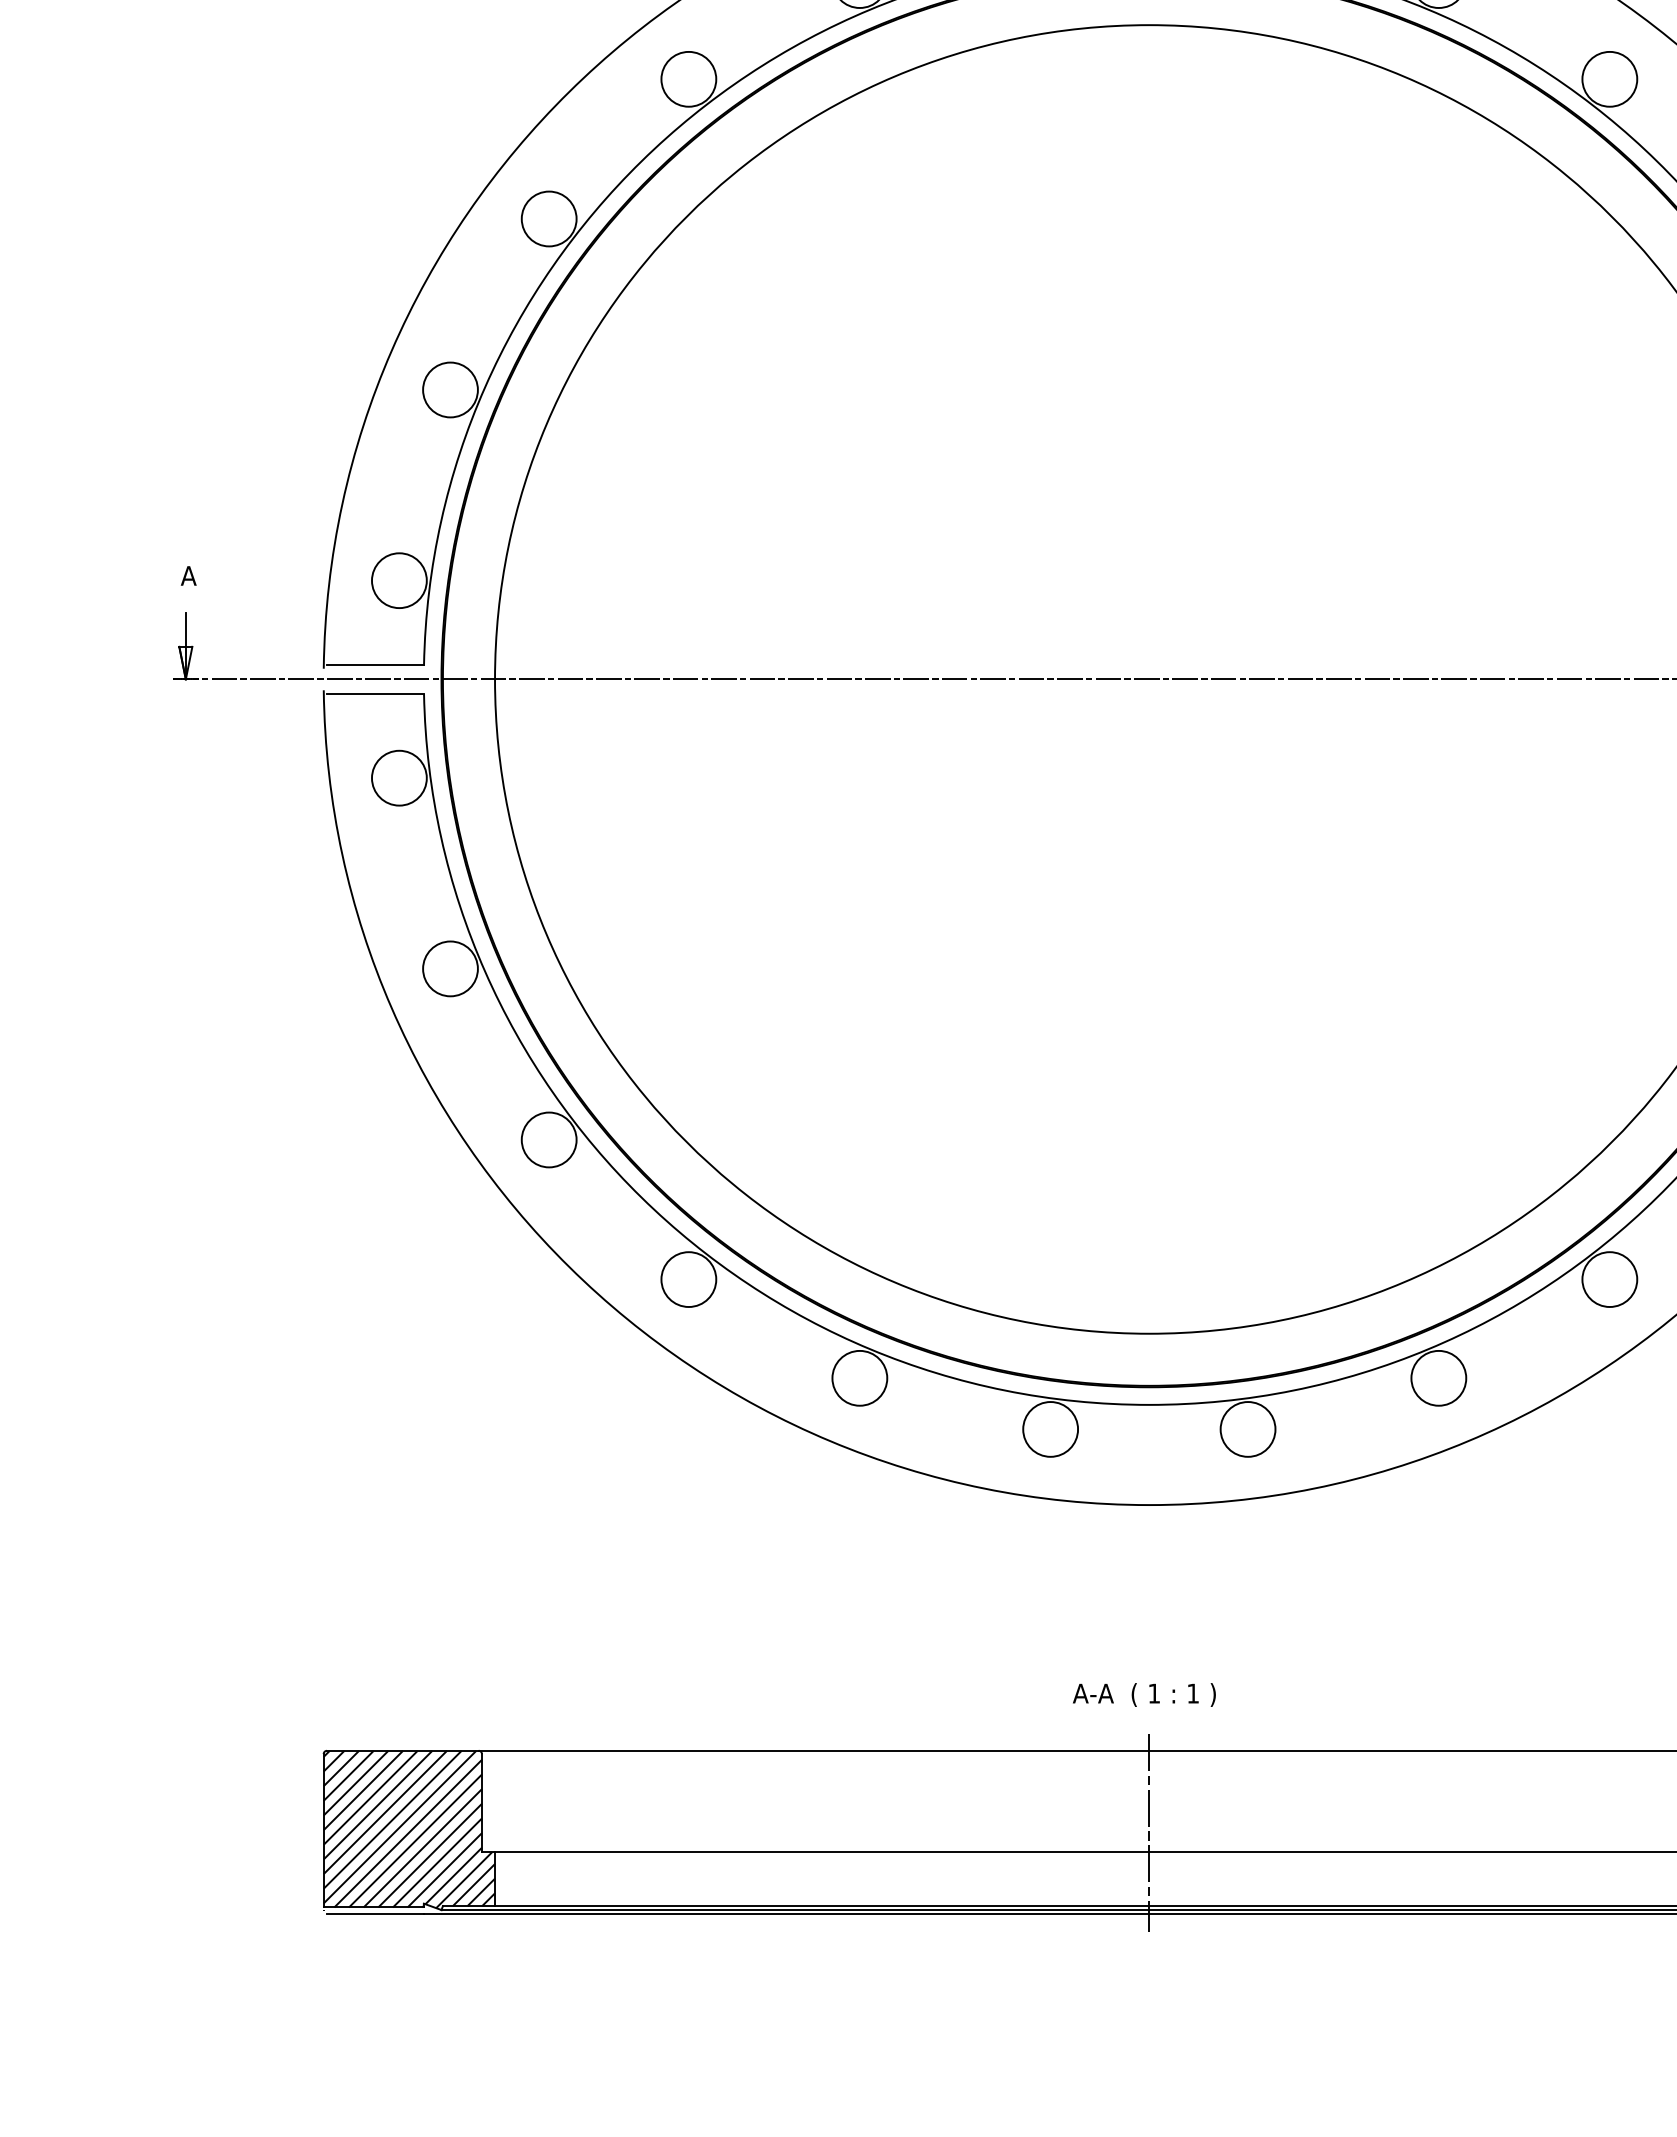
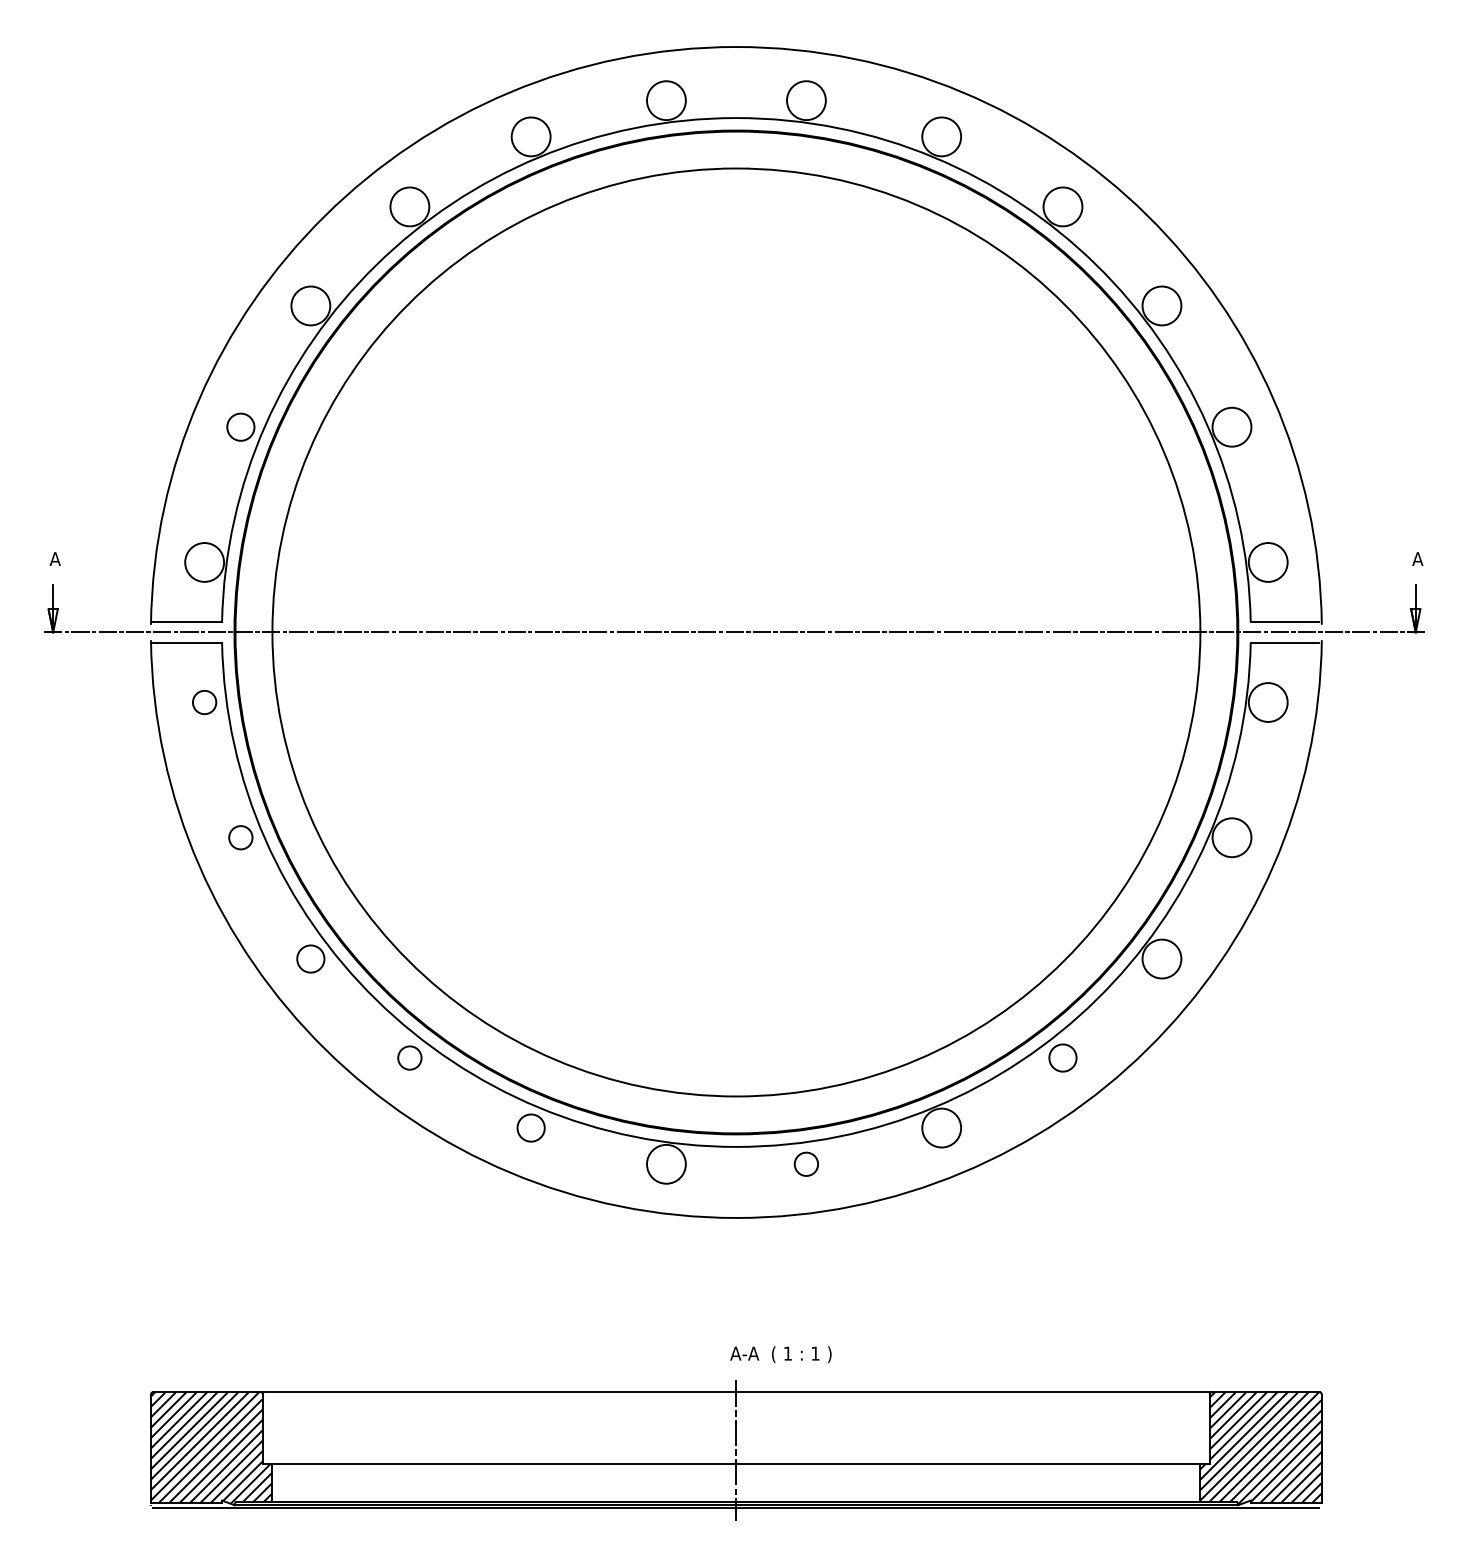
circle: (449, 388) -> (240, 426), size x0.7
circle: (399, 778) -> (204, 702), size x0.6
circle: (449, 968) -> (240, 837), size x0.6
circle: (548, 1139) -> (310, 958), size x0.7
circle: (688, 1278) -> (409, 1057), size x0.6
circle: (1609, 1278) -> (1062, 1057), size x0.7
circle: (858, 1377) -> (530, 1127), size x0.7
circle: (1248, 1428) -> (806, 1163), size x0.6
text: (1143, 1694) -> (780, 1354), moved

